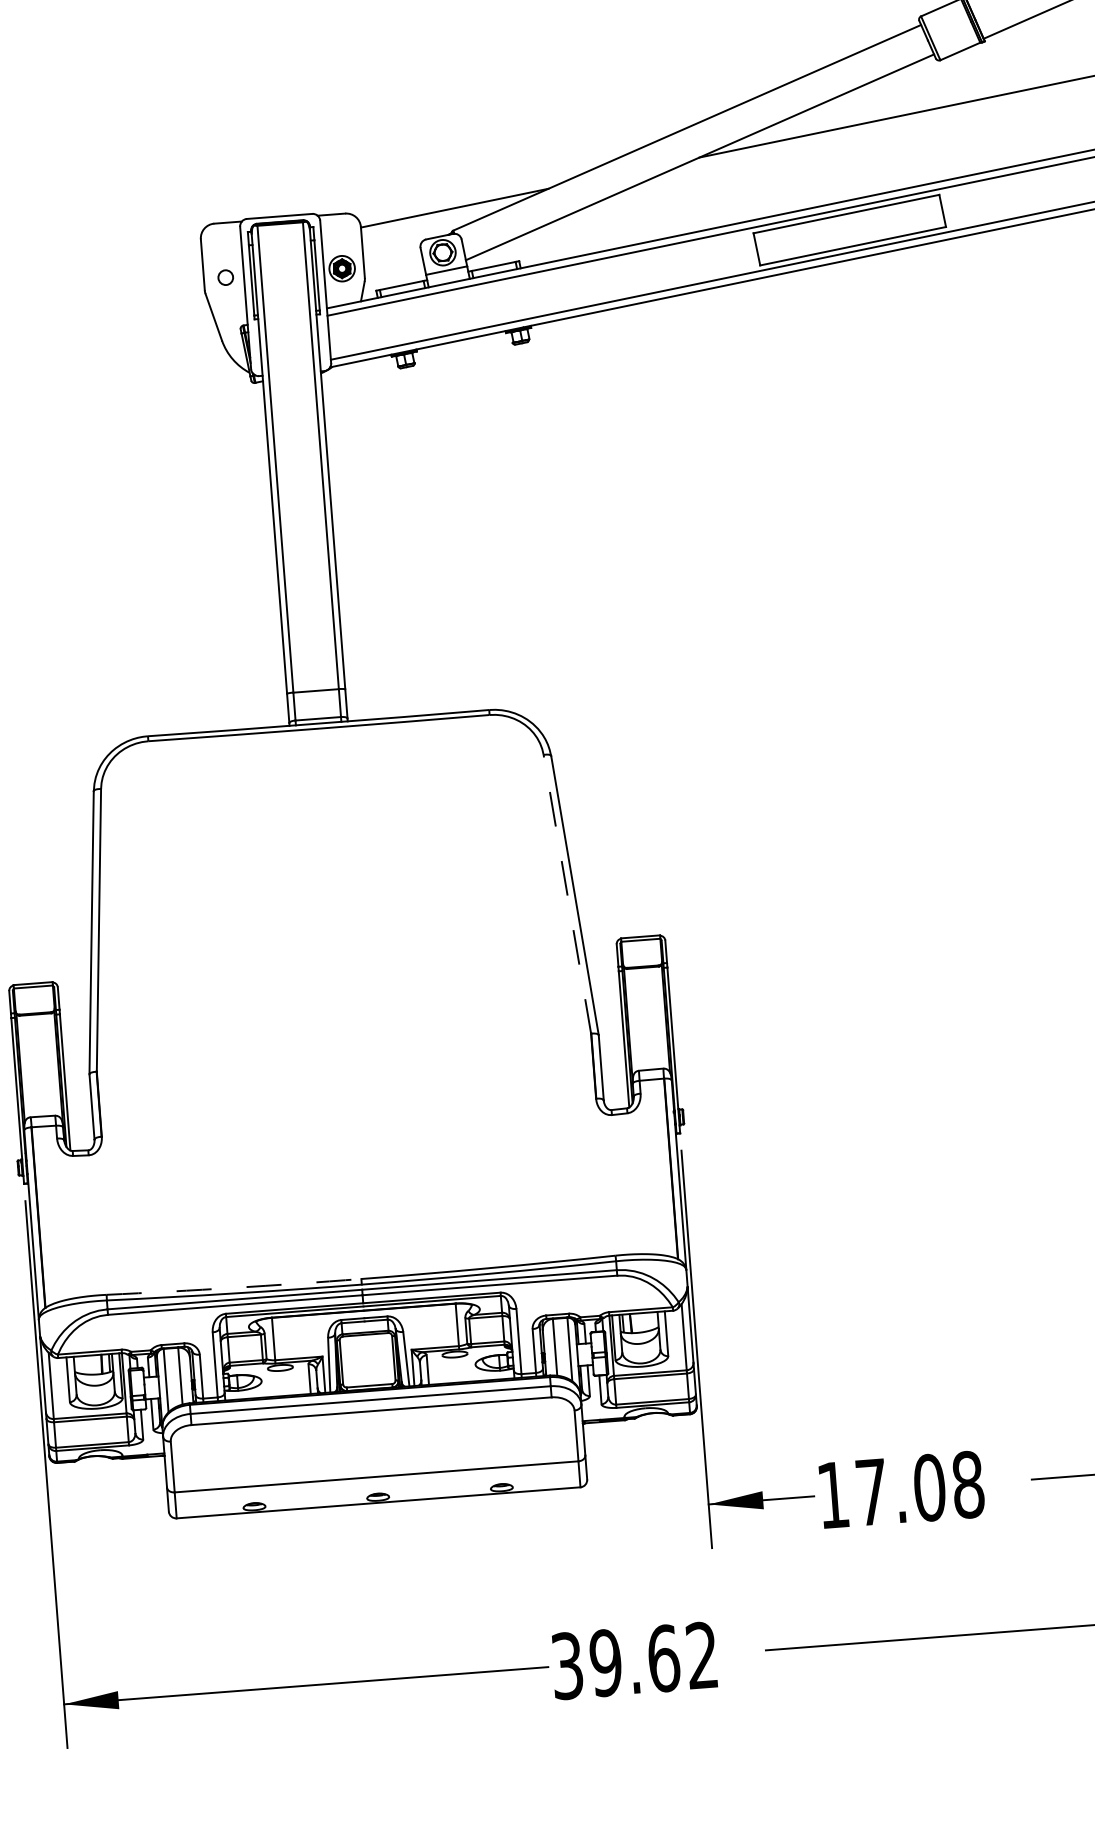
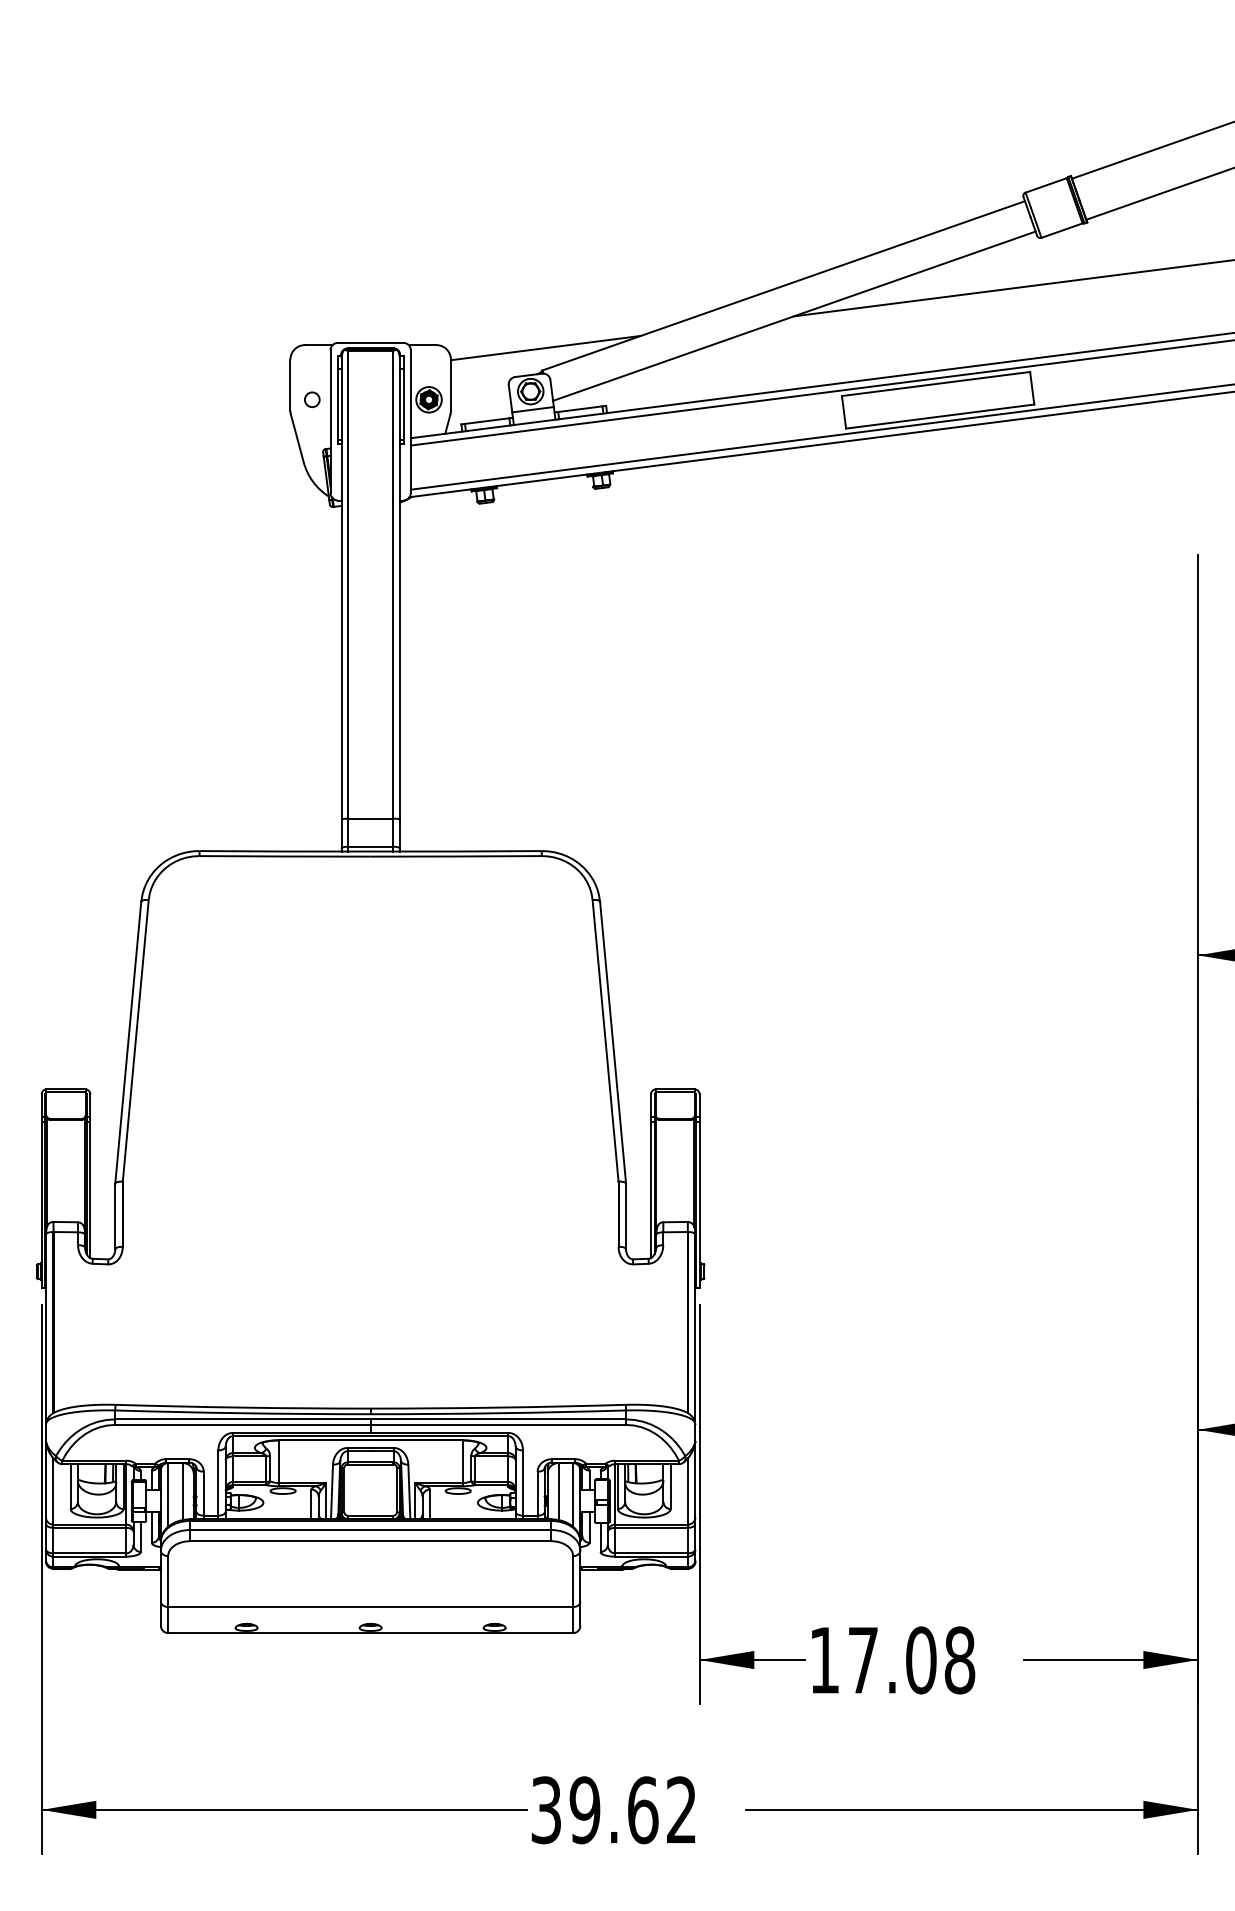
line: (567, 893) -> (605, 1040), dashed -> solid
arc: (234, 1287) -> (243, 1407), dashed -> solid

